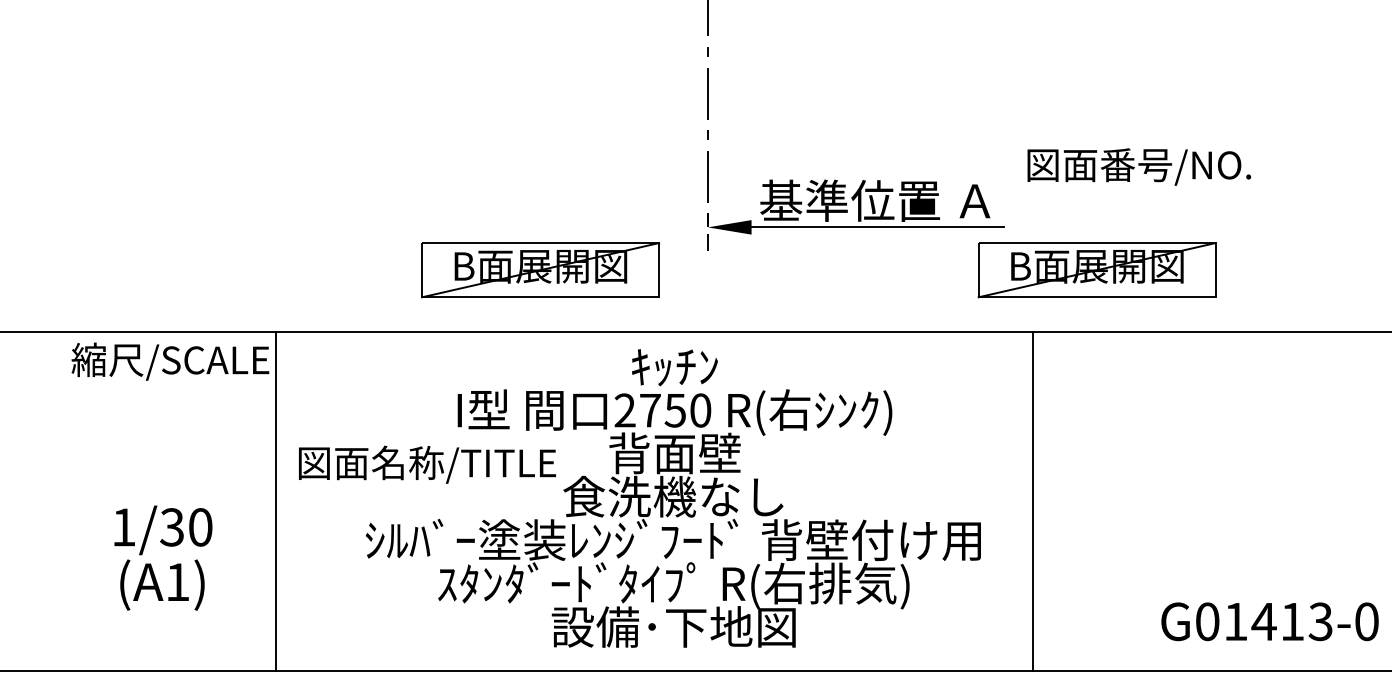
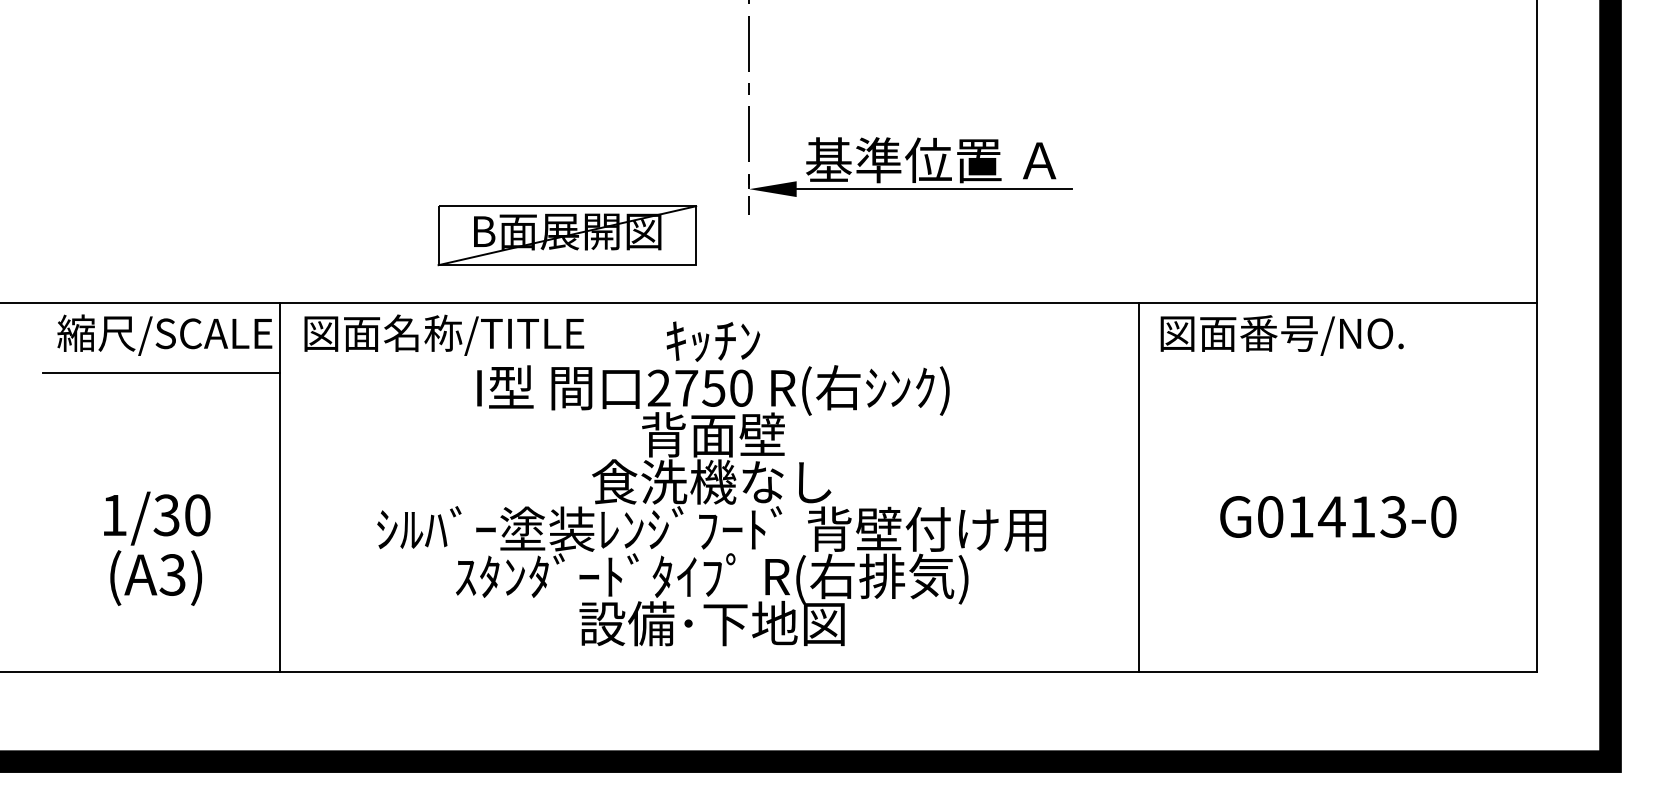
text: (1138, 166) -> (1281, 335), moved
part: (1097, 269) -> (1172, 235), removed
line: (167, 396) -> (161, 372), added
text: (427, 464) -> (444, 334), moved
line: (1032, 500) -> (1139, 486), moved
text: (177, 581) -> (172, 574), (A1) -> (A3)
text: (1270, 621) -> (1338, 516), moved

